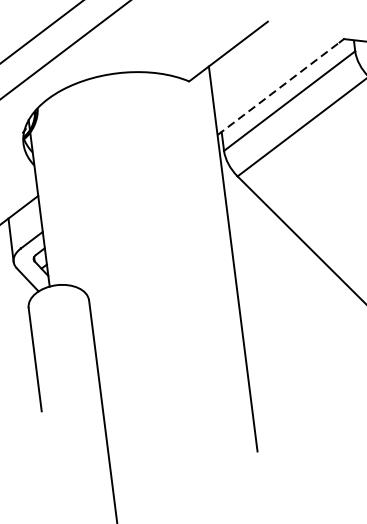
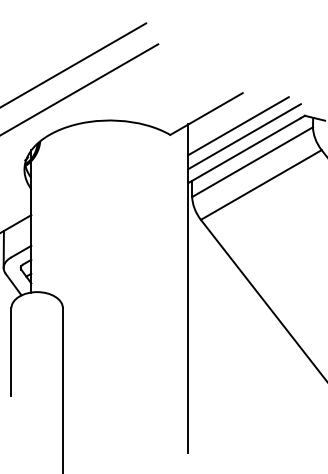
line: (267, 61) -> (238, 126), added
line: (276, 72) -> (244, 136), added
line: (278, 88) -> (244, 150), dashed -> solid

